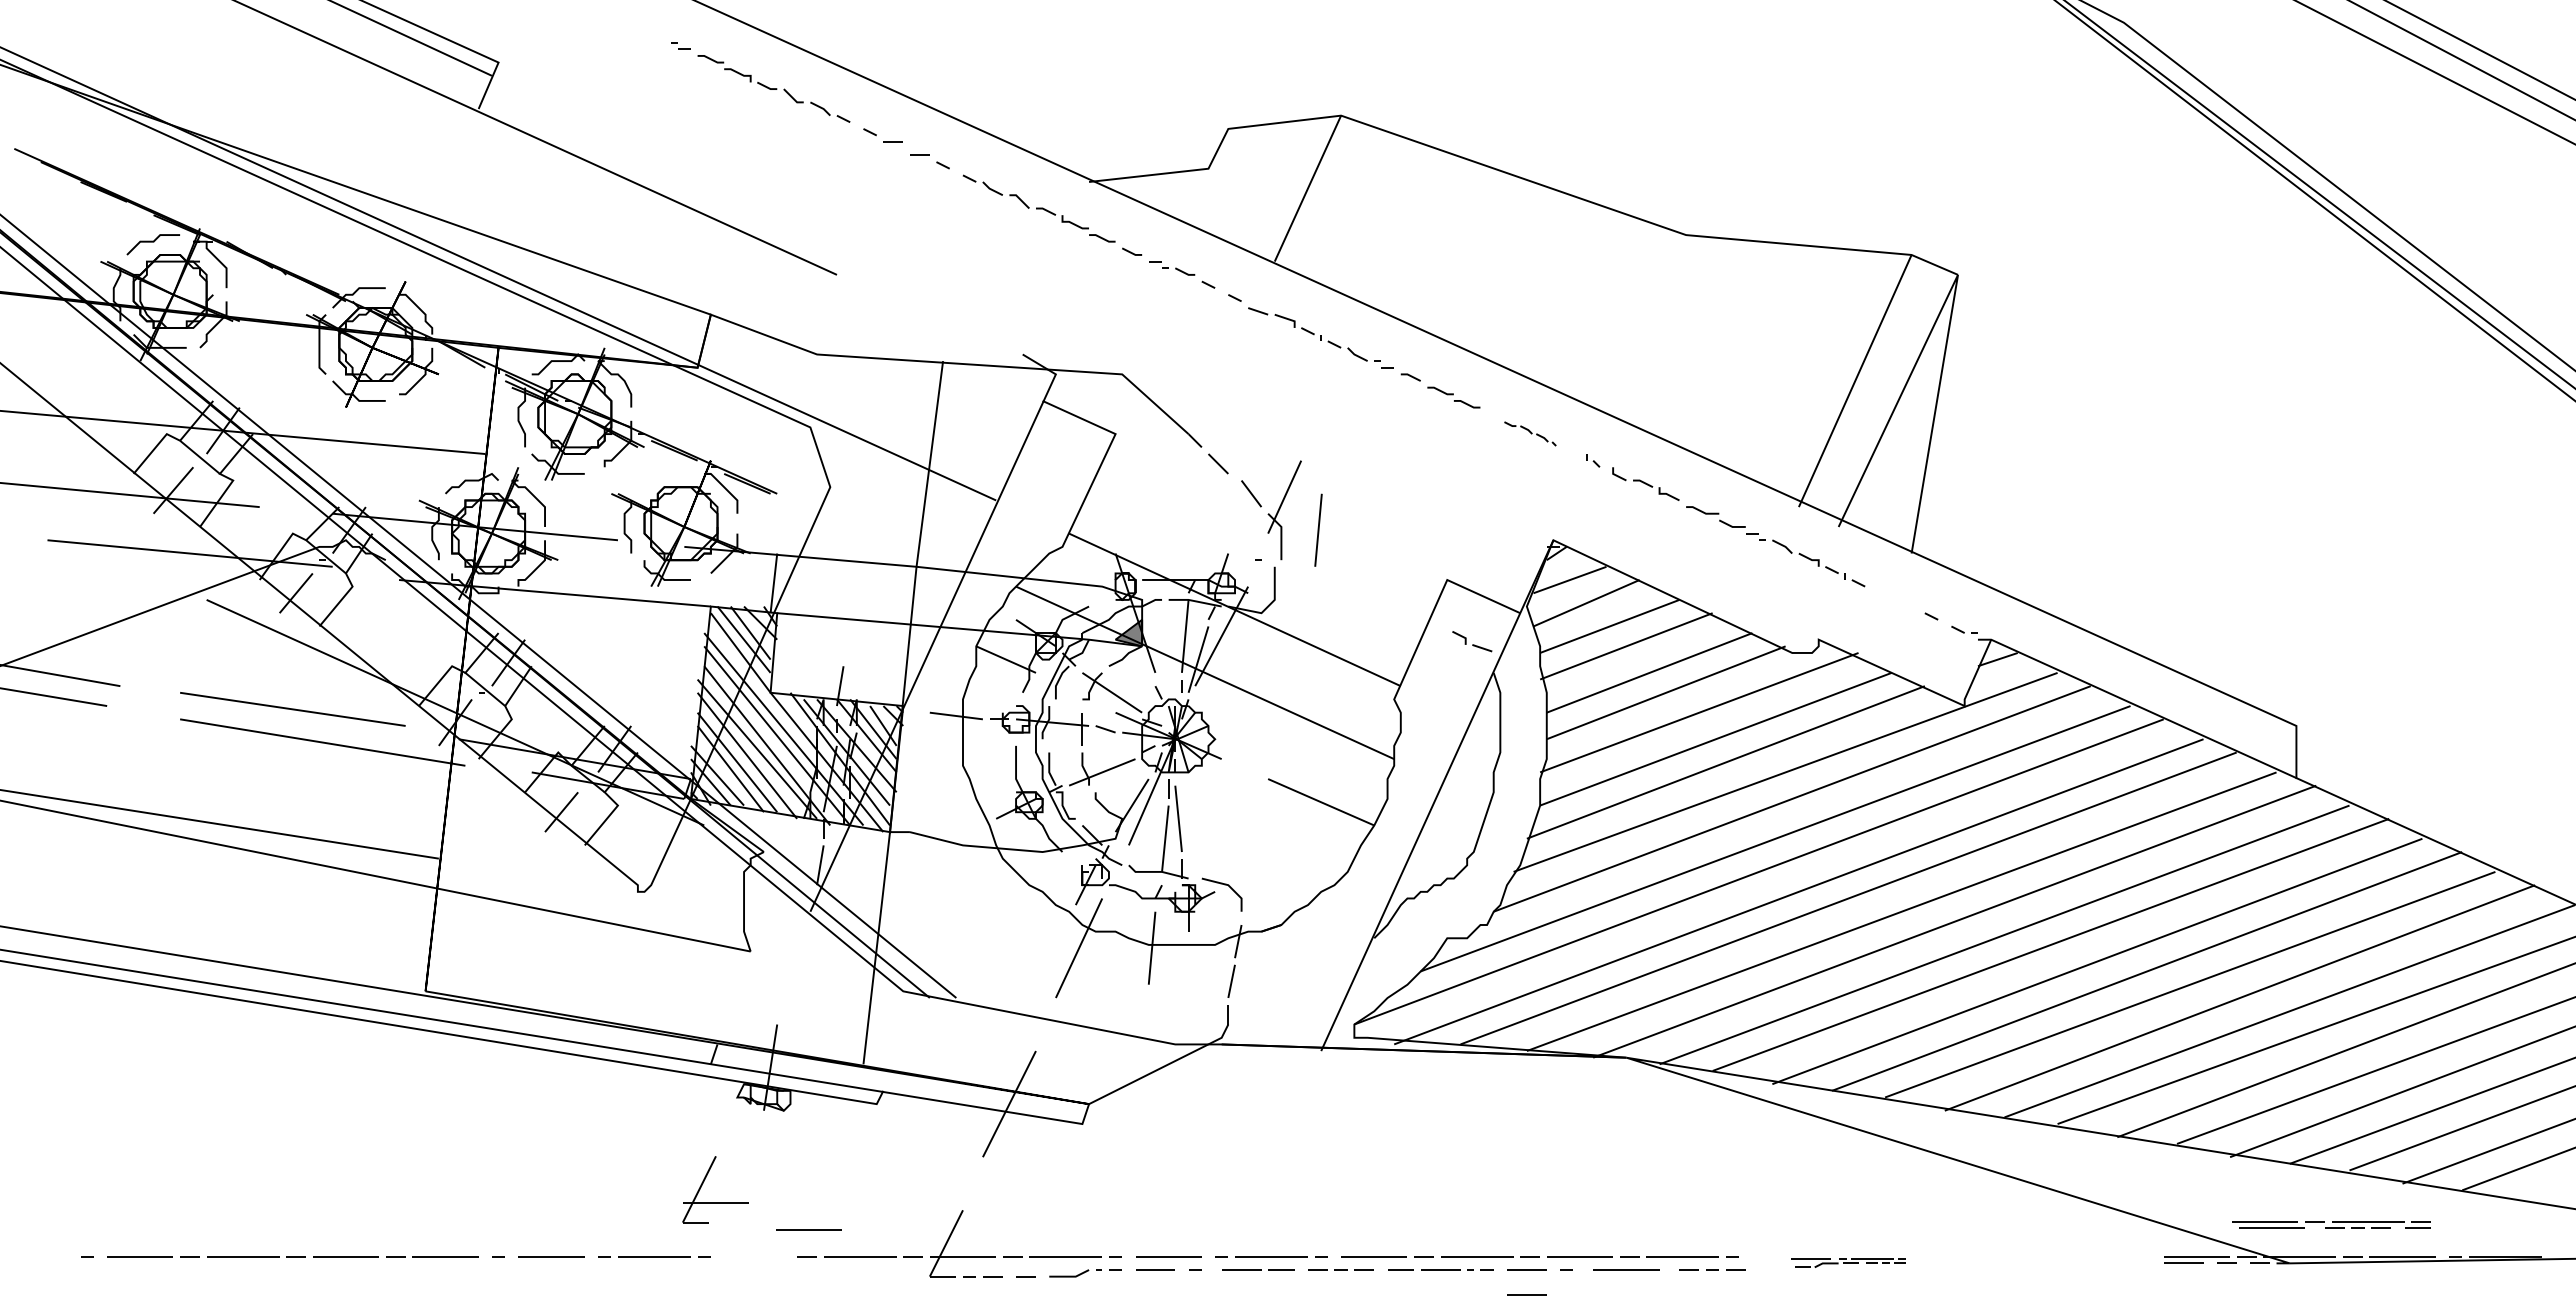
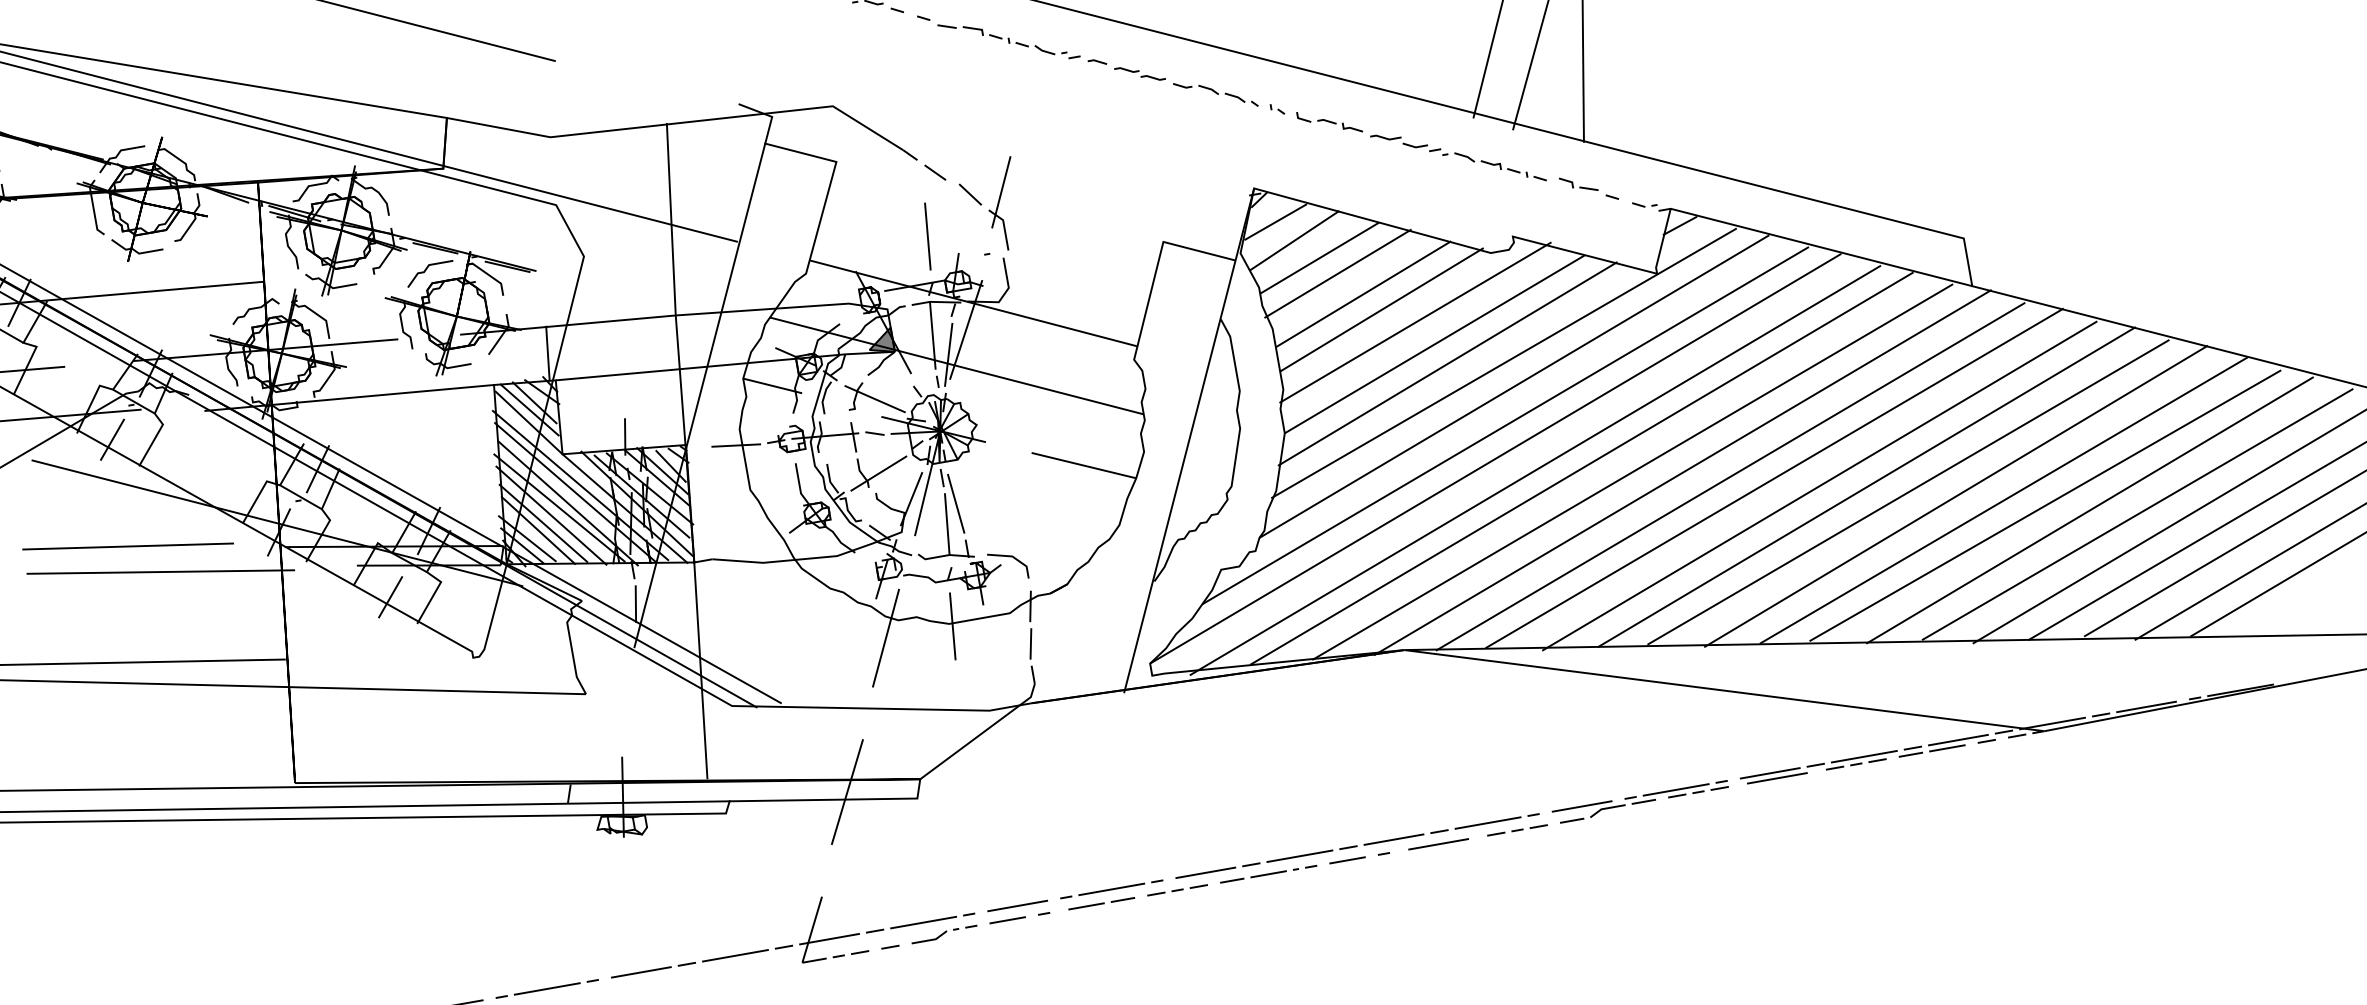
part: (1530, 433) -> (1215, 94), size x1.67
curve: (660, 472) -> (426, 270), added
line: (1318, 529) -> (927, 235), moved
part: (1472, 641) -> (1578, 184), moved
part: (715, 1202) -> (594, 929), removed
part: (2331, 1224) -> (1831, 765), moved
line: (808, 1229) -> (640, 972), moved
part: (1848, 1263) -> (1640, 802), size x1.67
line: (1526, 1294) -> (1351, 882), removed

